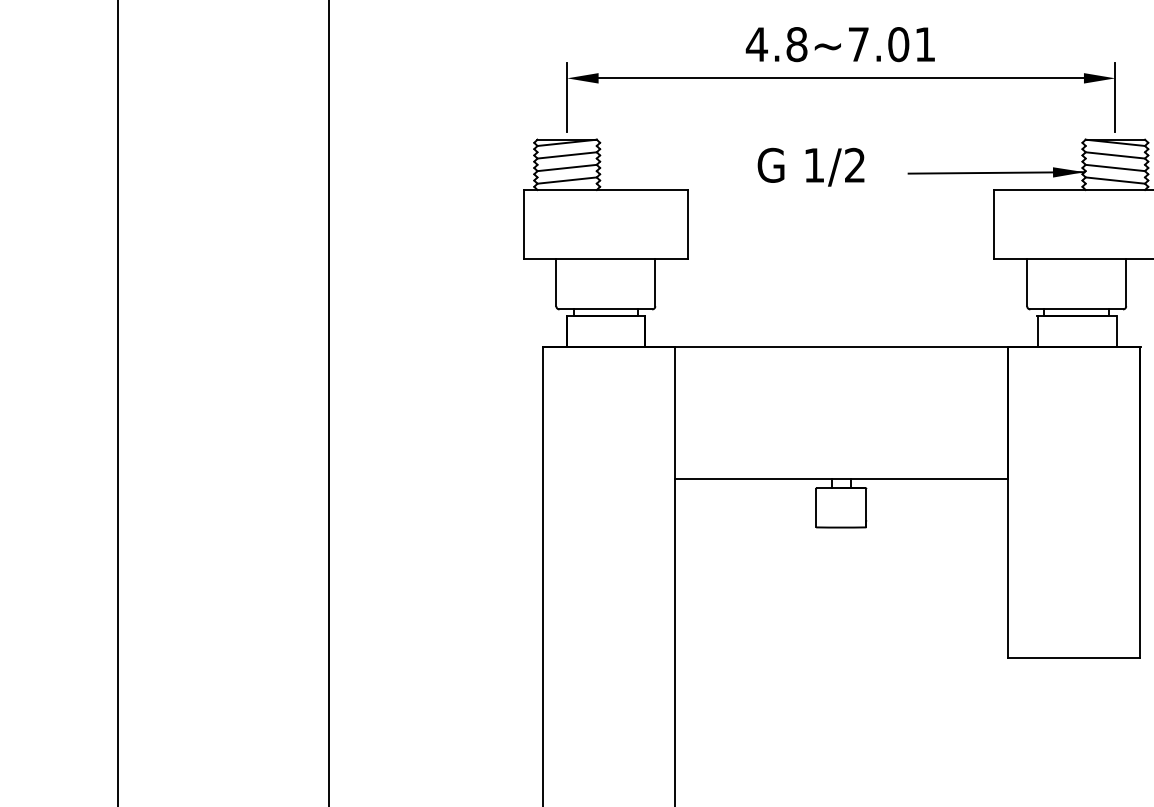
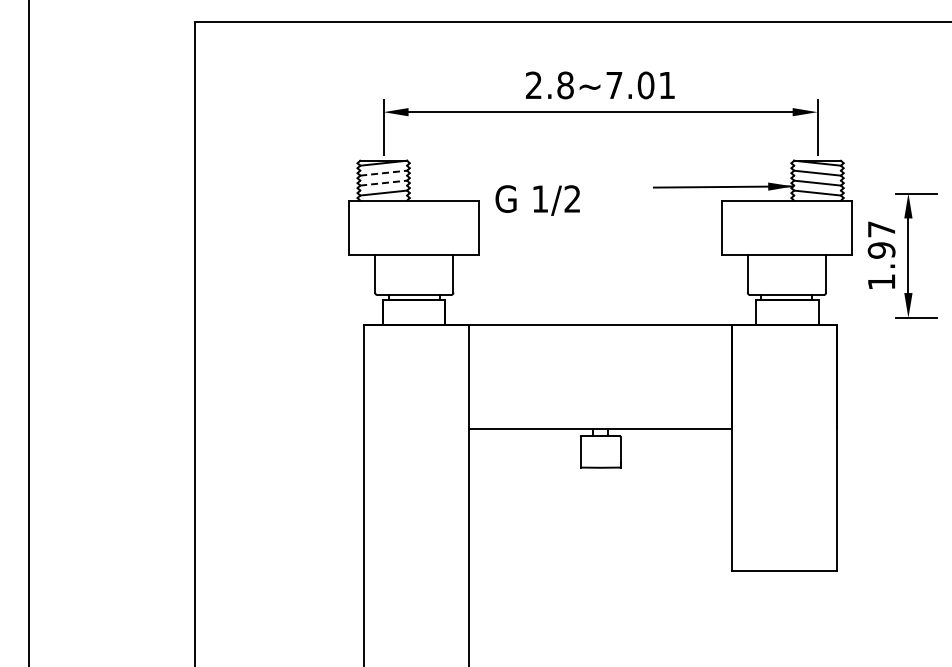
text: (756, 43) -> (533, 84), 4.8~7.01 -> 2.8~7.01
line: (566, 155) -> (383, 173), solid -> dashed
text: (810, 167) -> (537, 200), moved
line: (566, 168) -> (383, 183), solid -> dashed

